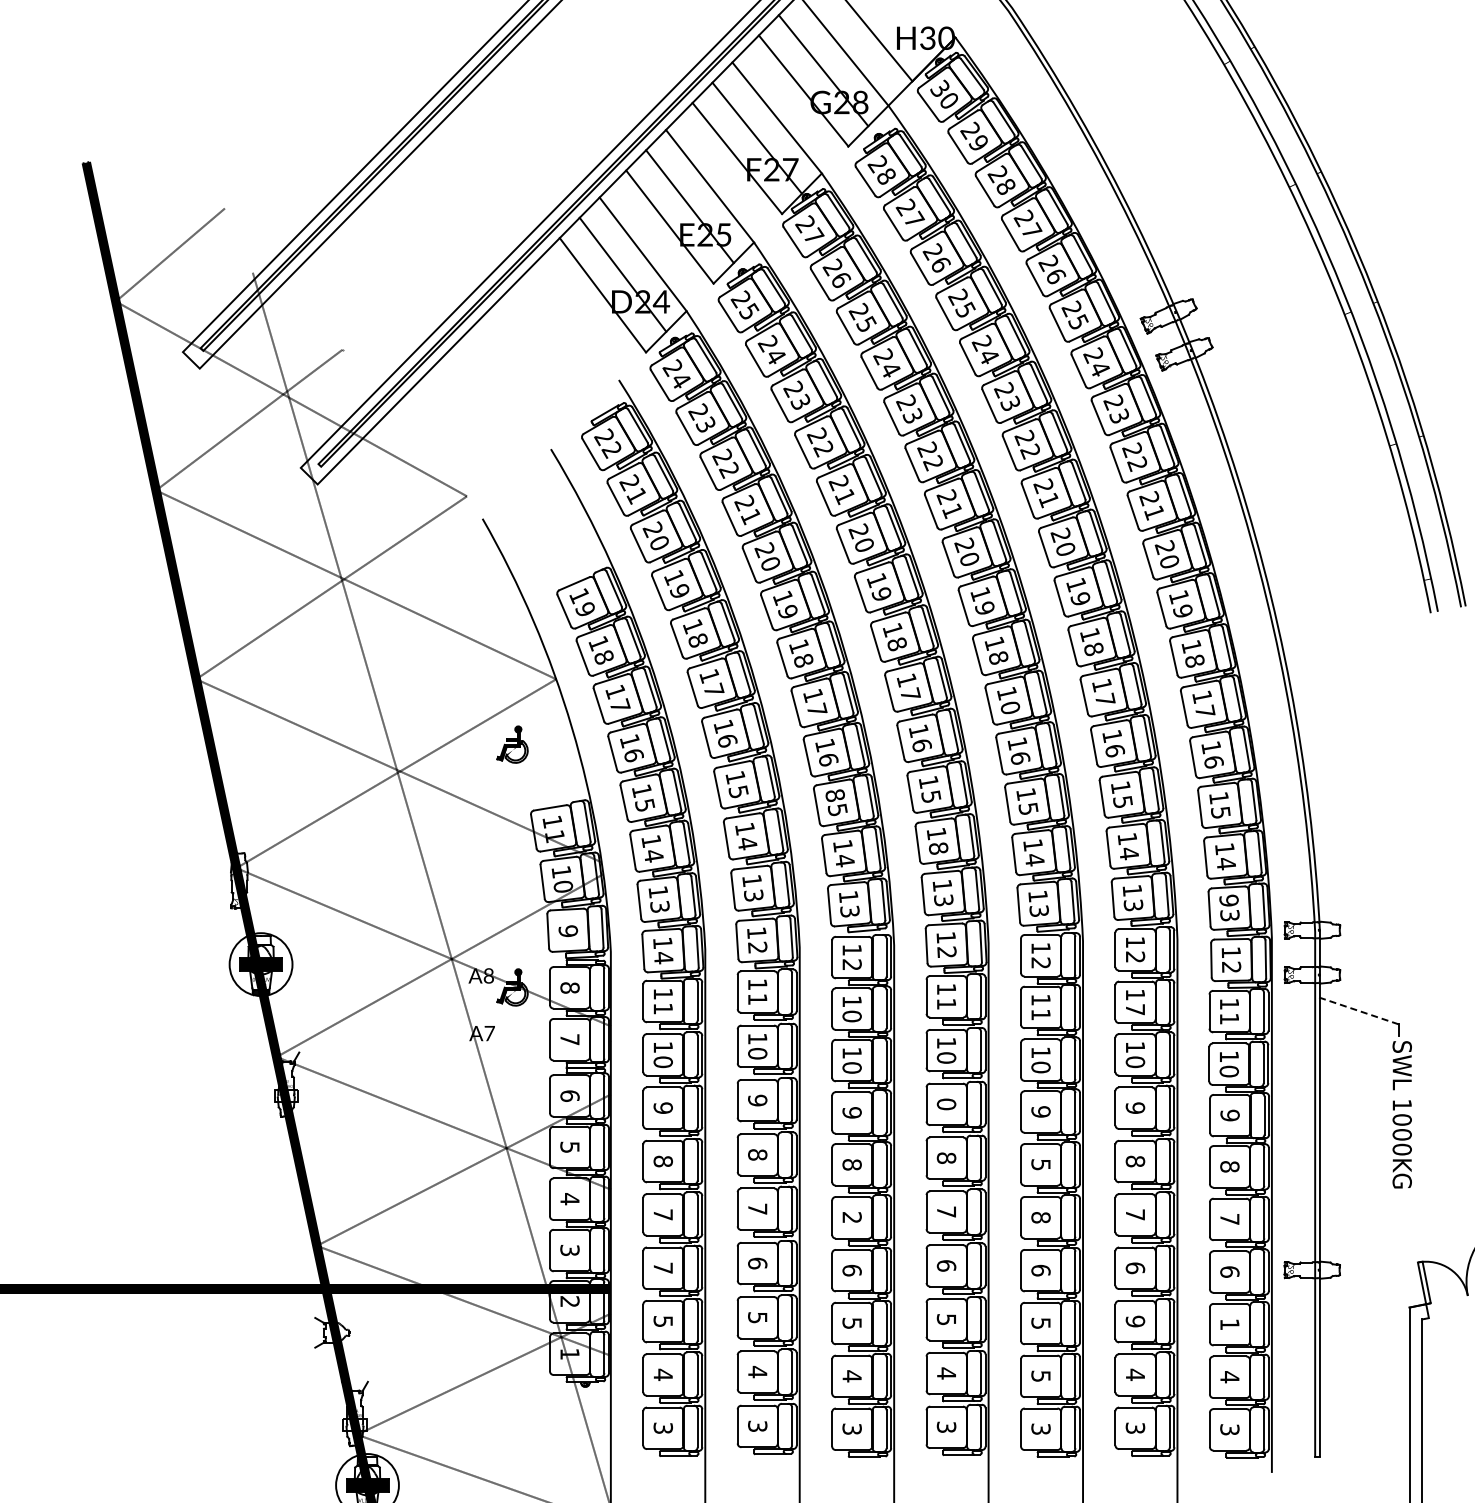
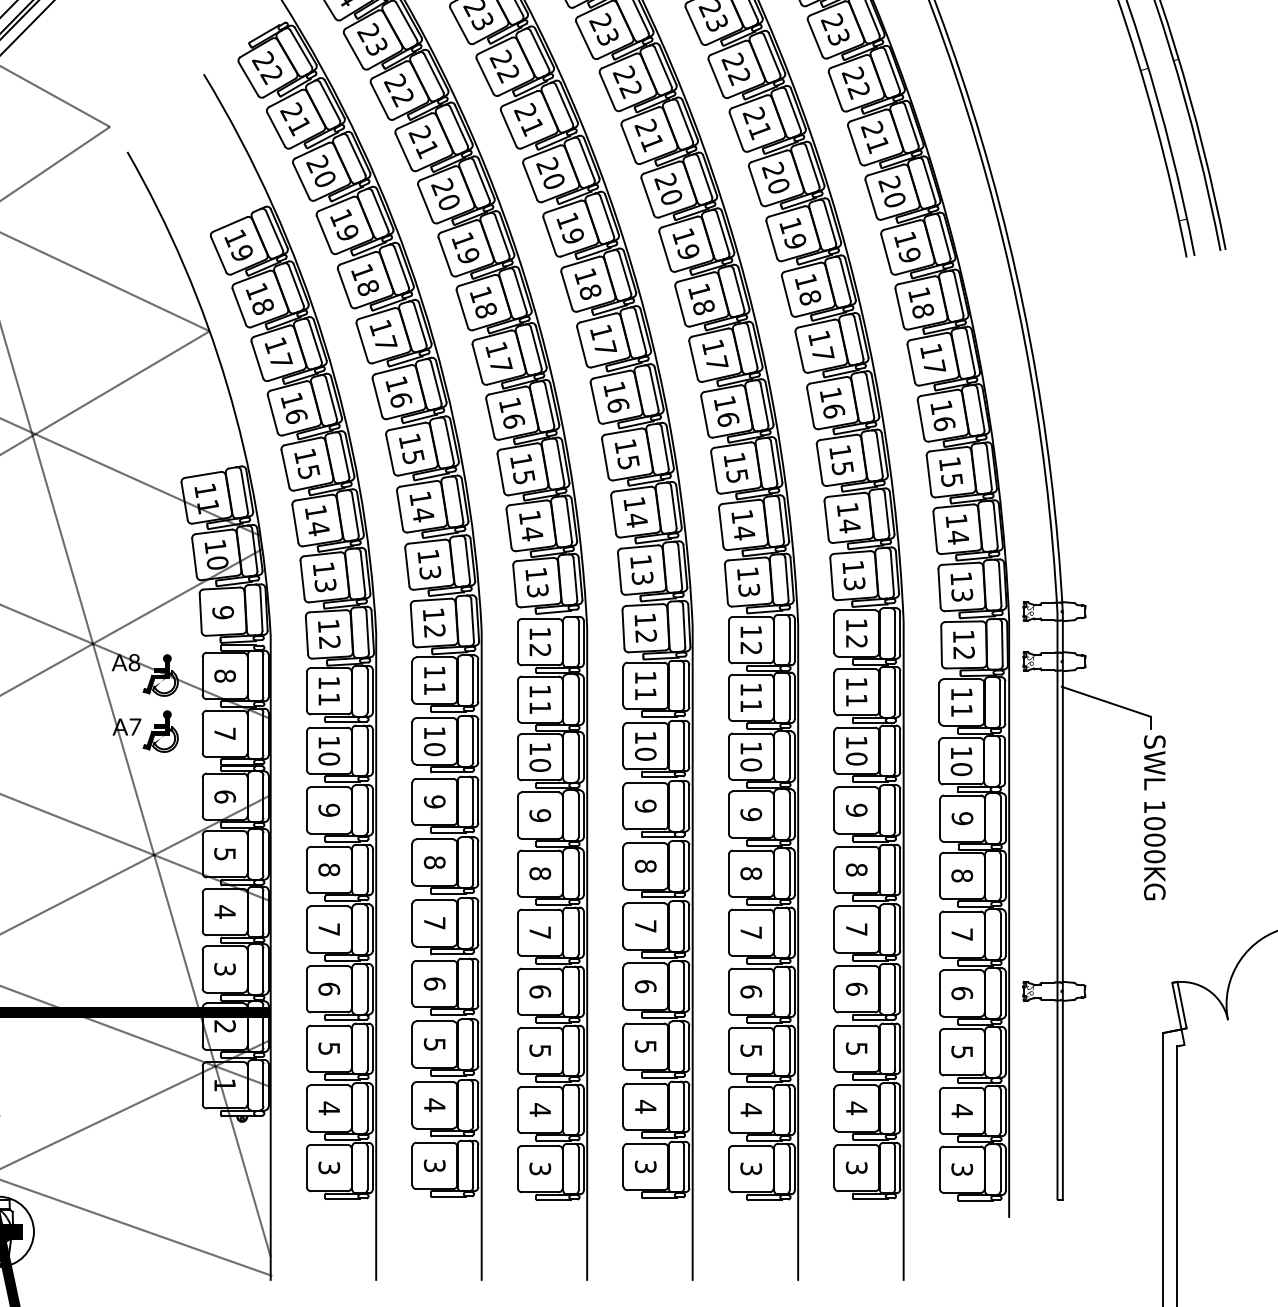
text: (1010, 707) -> (717, 362), 10 -> 17
part: (512, 744) -> (160, 731), moved
text: (834, 795) -> (520, 461), 85 -> 15
text: (938, 848) -> (636, 520), 18 -> 14
text: (1228, 900) -> (960, 578), 93 -> 13
text: (663, 958) -> (329, 643), 14 -> 12
text: (1135, 1009) -> (856, 700), 17 -> 11
line: (1358, 1010) -> (1105, 701), dashed -> solid
text: (851, 1016) -> (539, 707), 10 -> 11
text: (945, 1104) -> (644, 806), 0 -> 9
text: (1040, 1164) -> (750, 873), 5 -> 8
text: (851, 1217) -> (539, 932), 2 -> 7
text: (1040, 1217) -> (750, 932), 8 -> 7
text: (662, 1268) -> (328, 989), 7 -> 6
text: (1135, 1321) -> (856, 1048), 9 -> 5
text: (1229, 1324) -> (961, 1052), 1 -> 5
text: (1040, 1376) -> (750, 1110), 5 -> 4

